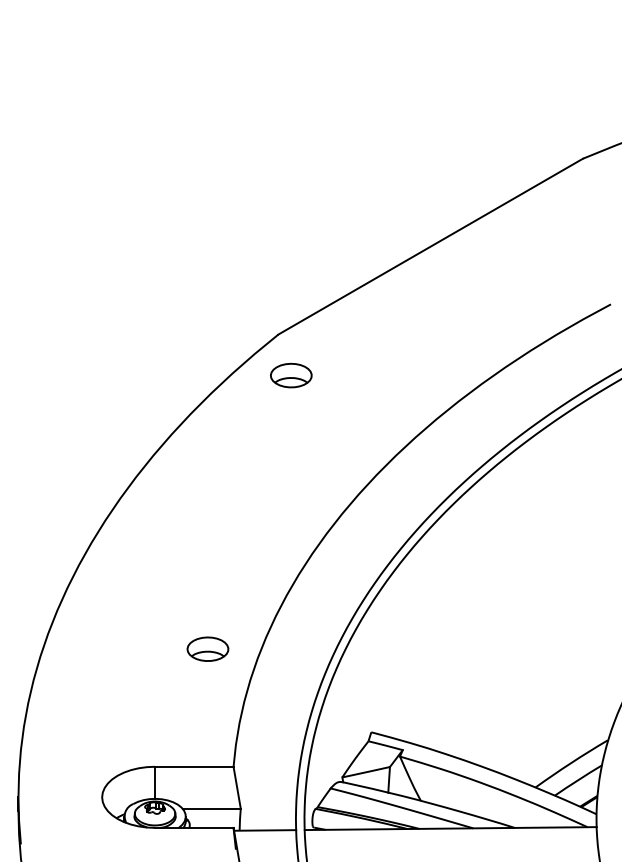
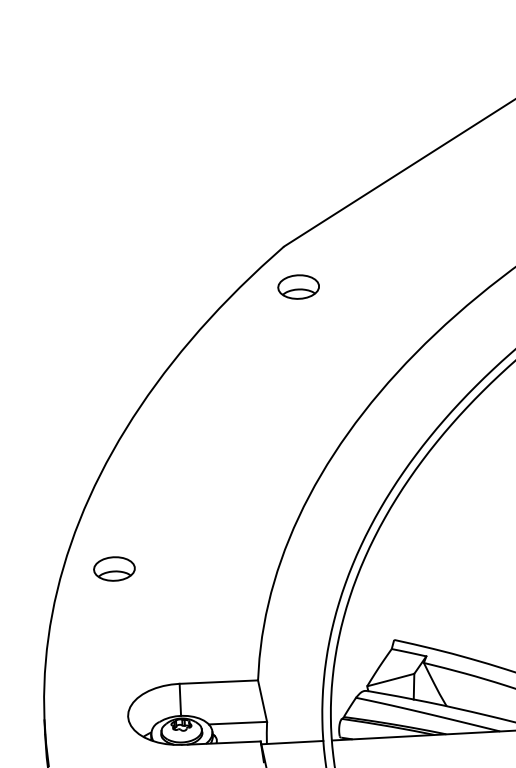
part: (207, 648) -> (113, 568), moved

